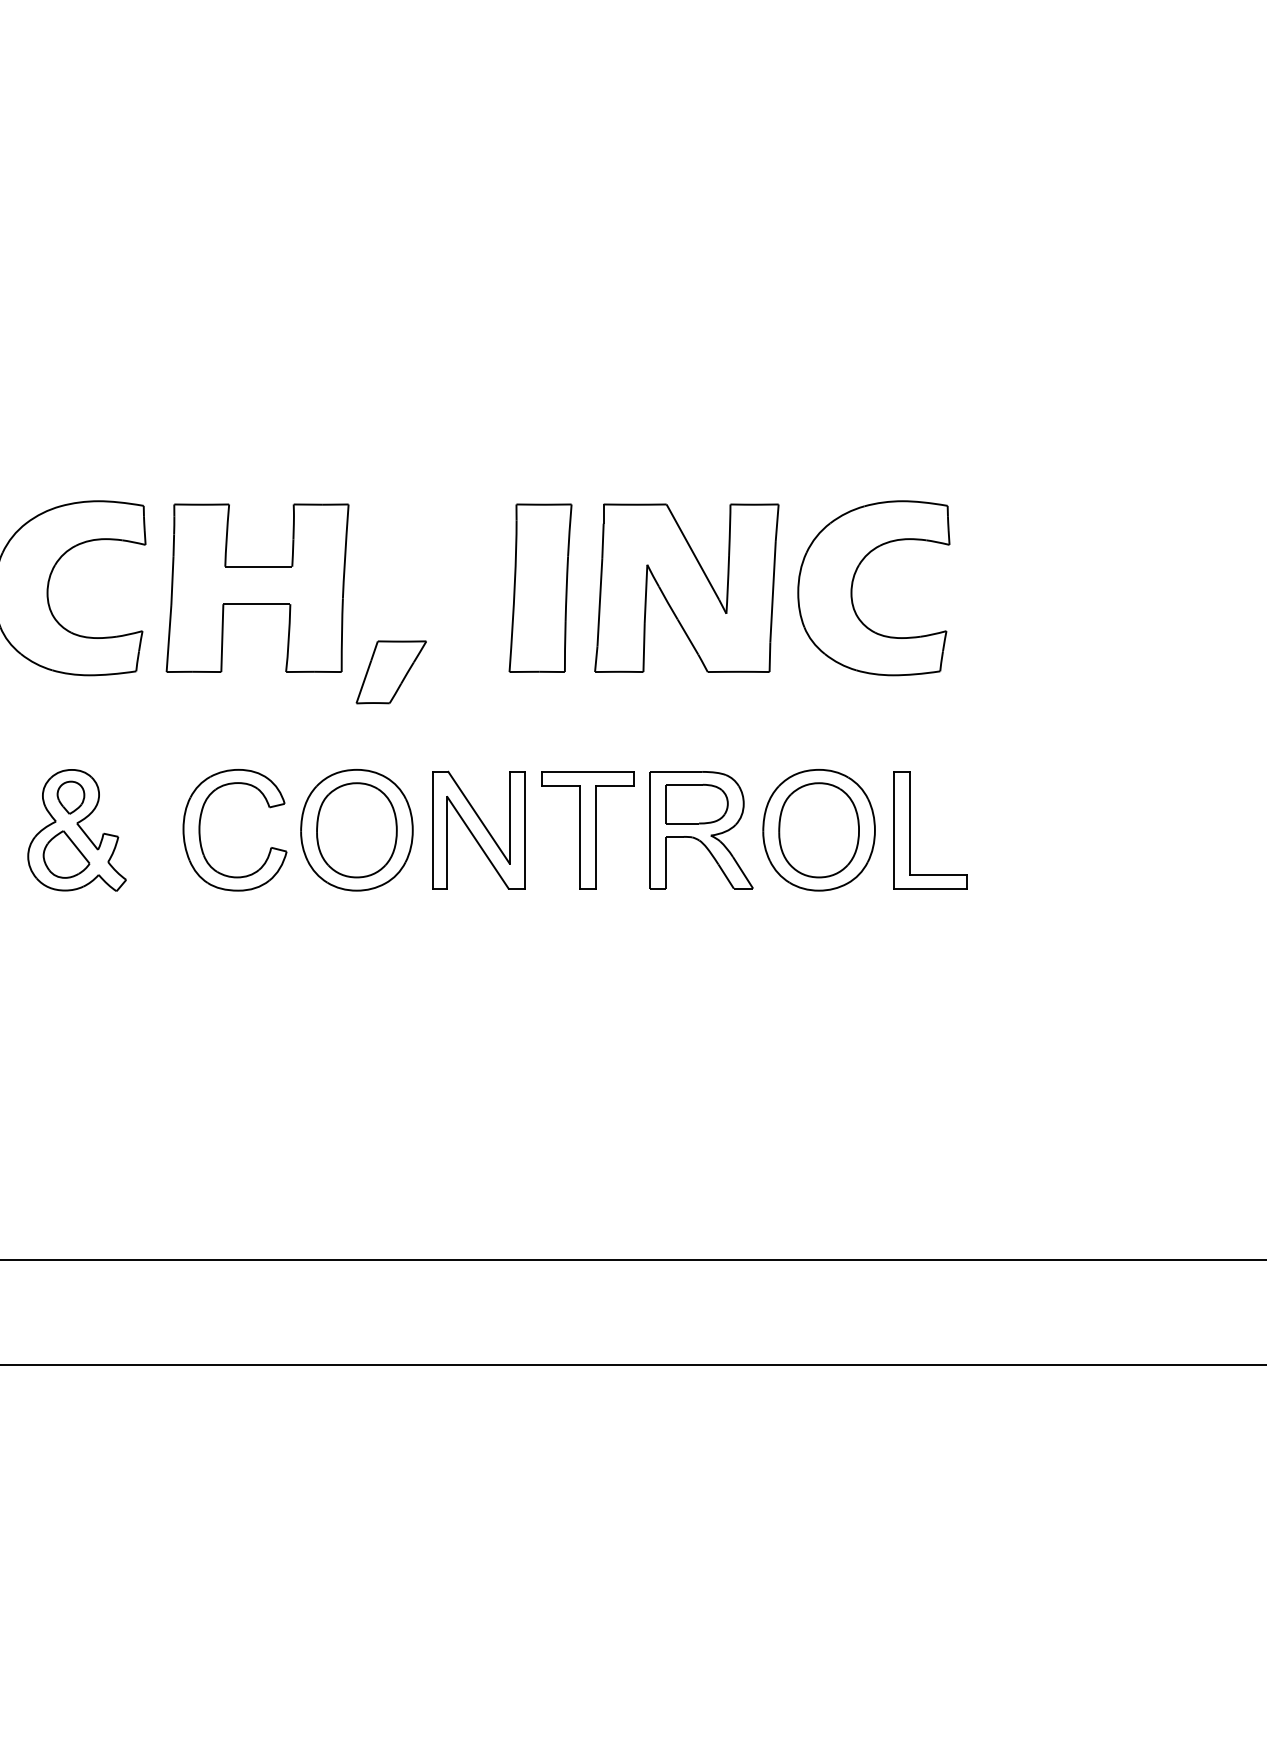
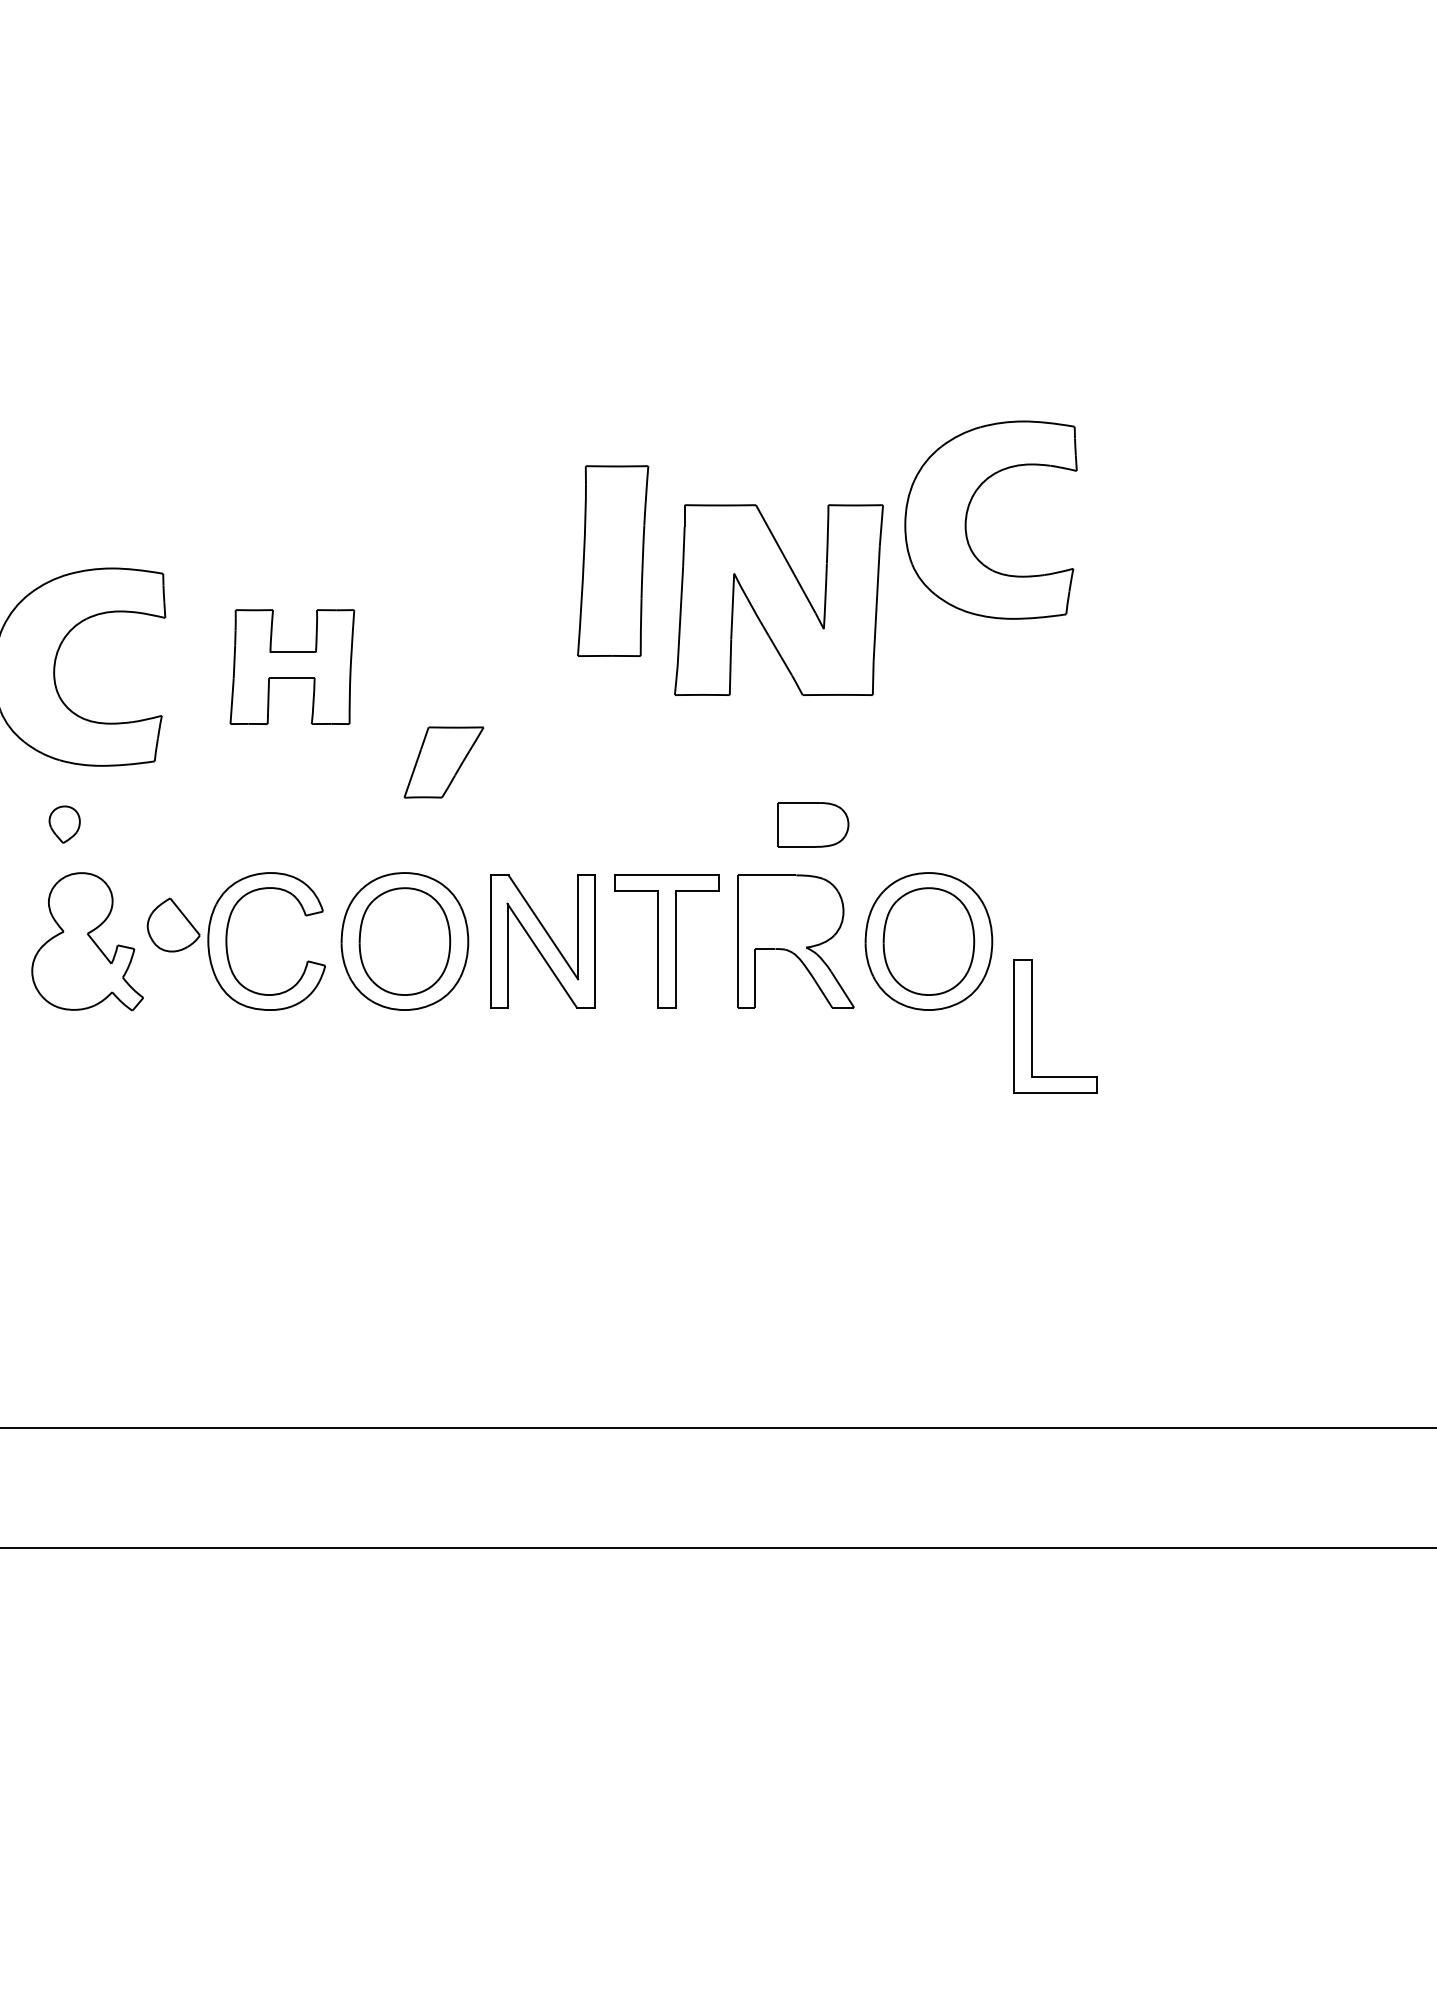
part: (853, 585) -> (967, 517), moved
part: (257, 587) -> (292, 666), size x0.6
part: (540, 587) -> (613, 560), moved
part: (686, 587) -> (778, 599), moved
part: (70, 797) -> (64, 824), moved
part: (697, 803) -> (813, 824), moved
part: (910, 830) -> (1032, 1026), moved
part: (66, 854) -> (173, 924), moved

